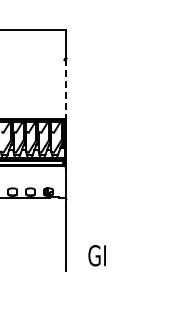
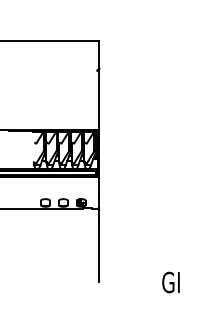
line: (66, 89) -> (99, 100), dashed -> solid
text: (96, 255) -> (170, 282), moved

